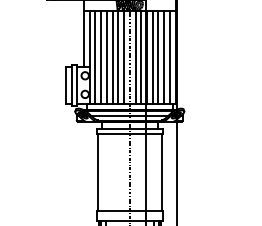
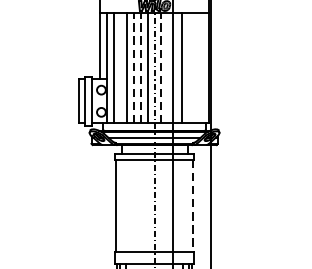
line: (101, 56) -> (120, 67), removed
line: (141, 56) -> (168, 67), removed
line: (146, 56) -> (174, 67), removed
line: (158, 56) -> (188, 67), removed
line: (164, 56) -> (195, 67), removed
line: (169, 56) -> (201, 67), removed
line: (112, 57) -> (133, 68), solid -> dashed
line: (118, 57) -> (141, 68), solid -> dashed
line: (135, 57) -> (161, 68), solid -> dashed
line: (161, 172) -> (192, 205), solid -> dashed

